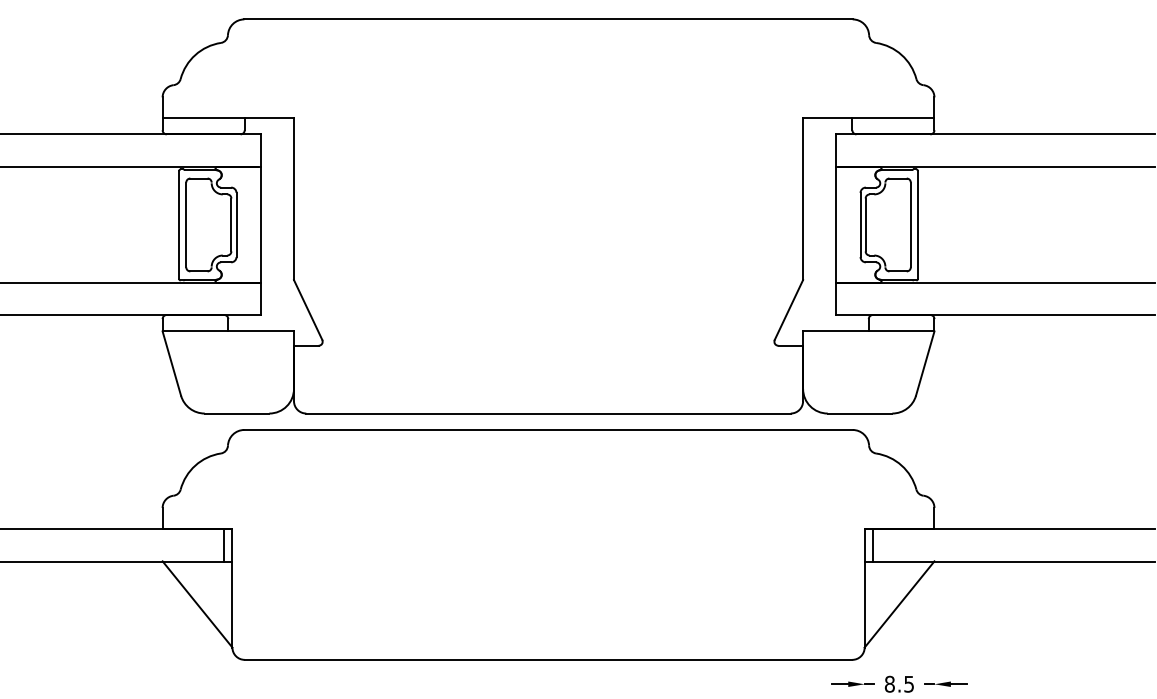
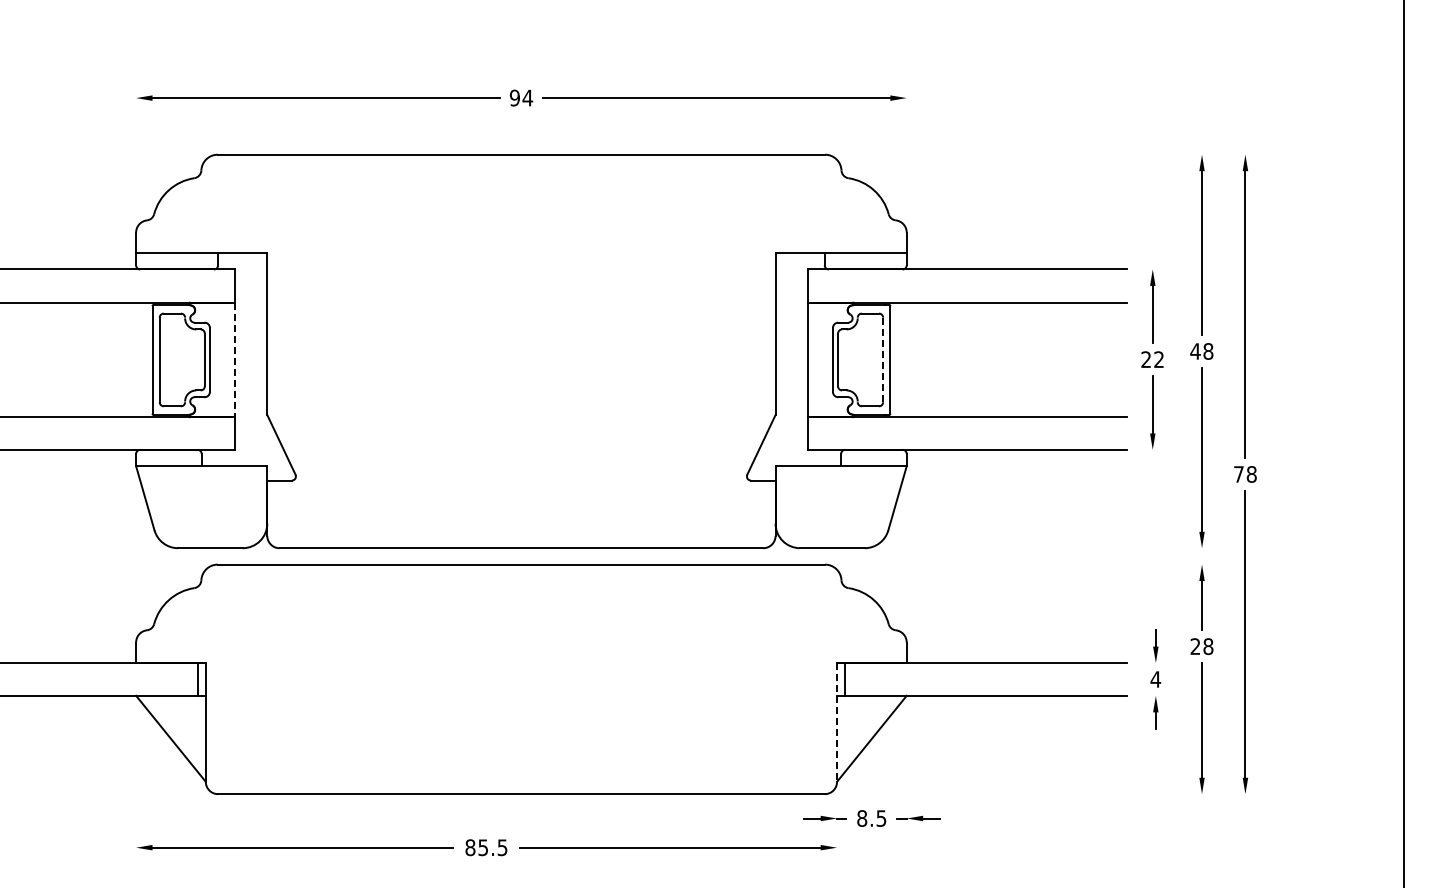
line: (911, 224) -> (883, 359), solid -> dashed
line: (261, 225) -> (234, 360), solid -> dashed
line: (865, 588) -> (837, 722), solid -> dashed

